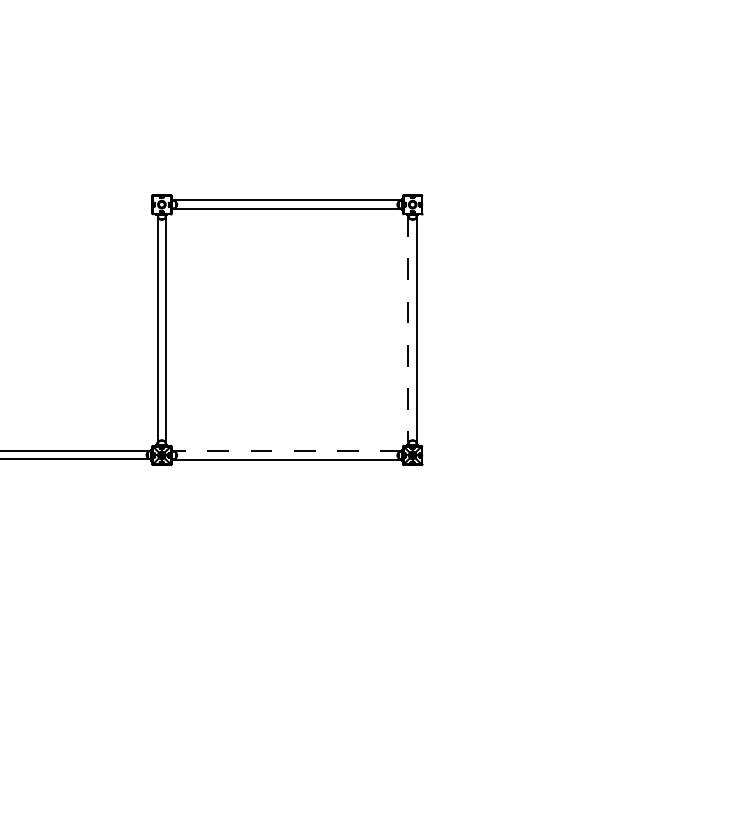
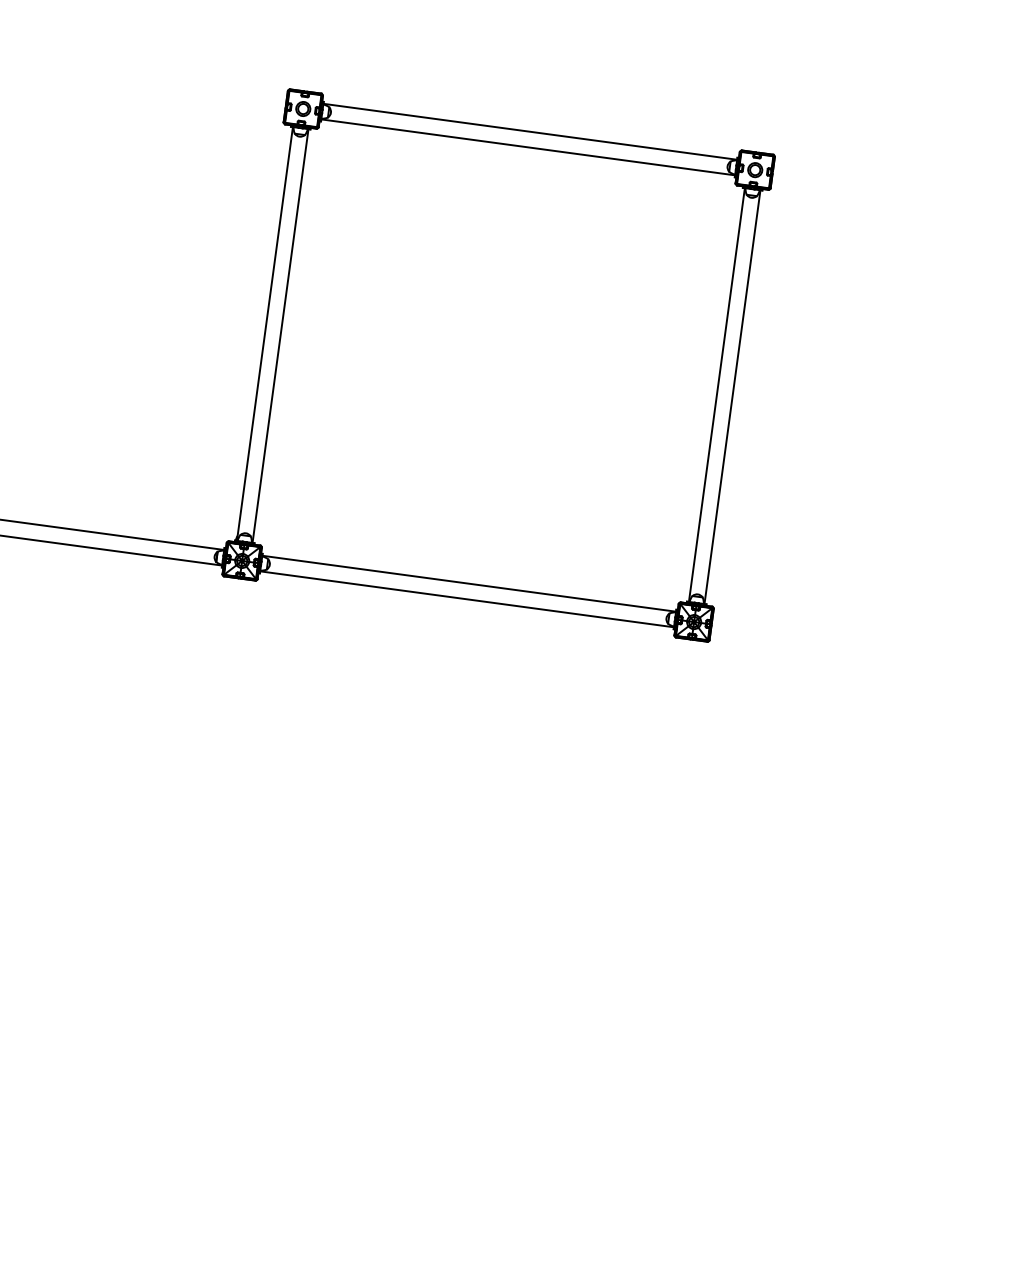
line: (408, 330) -> (717, 395), dashed -> solid
line: (287, 451) -> (469, 584), dashed -> solid

